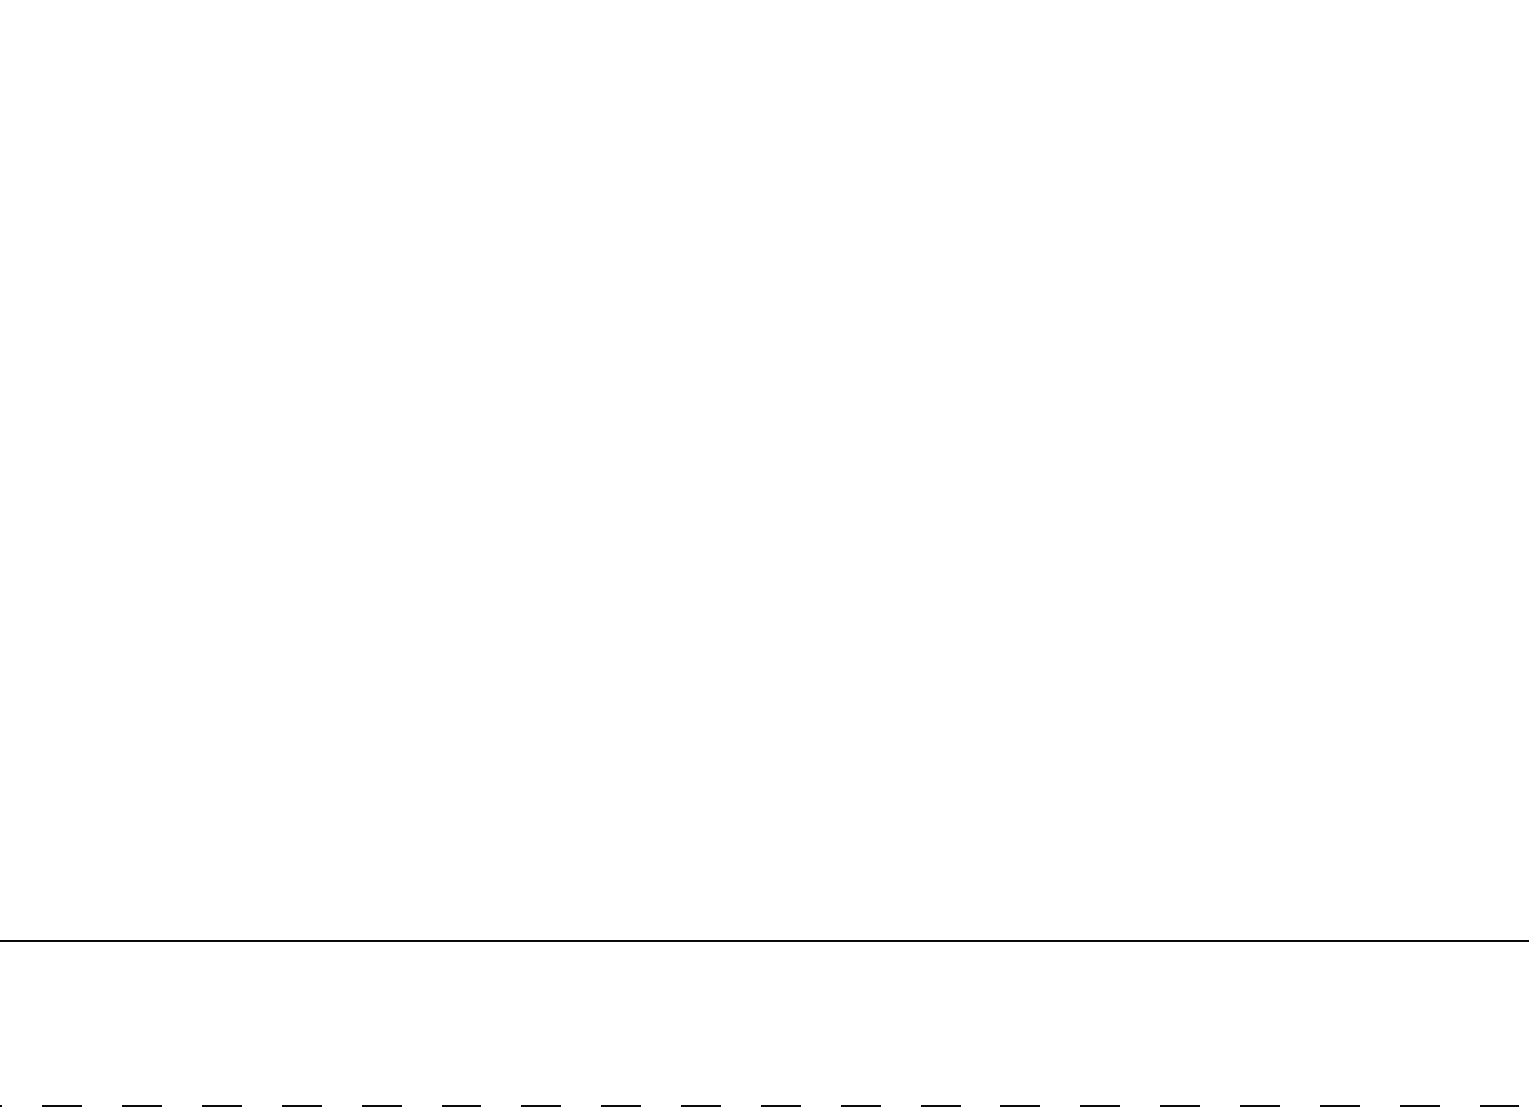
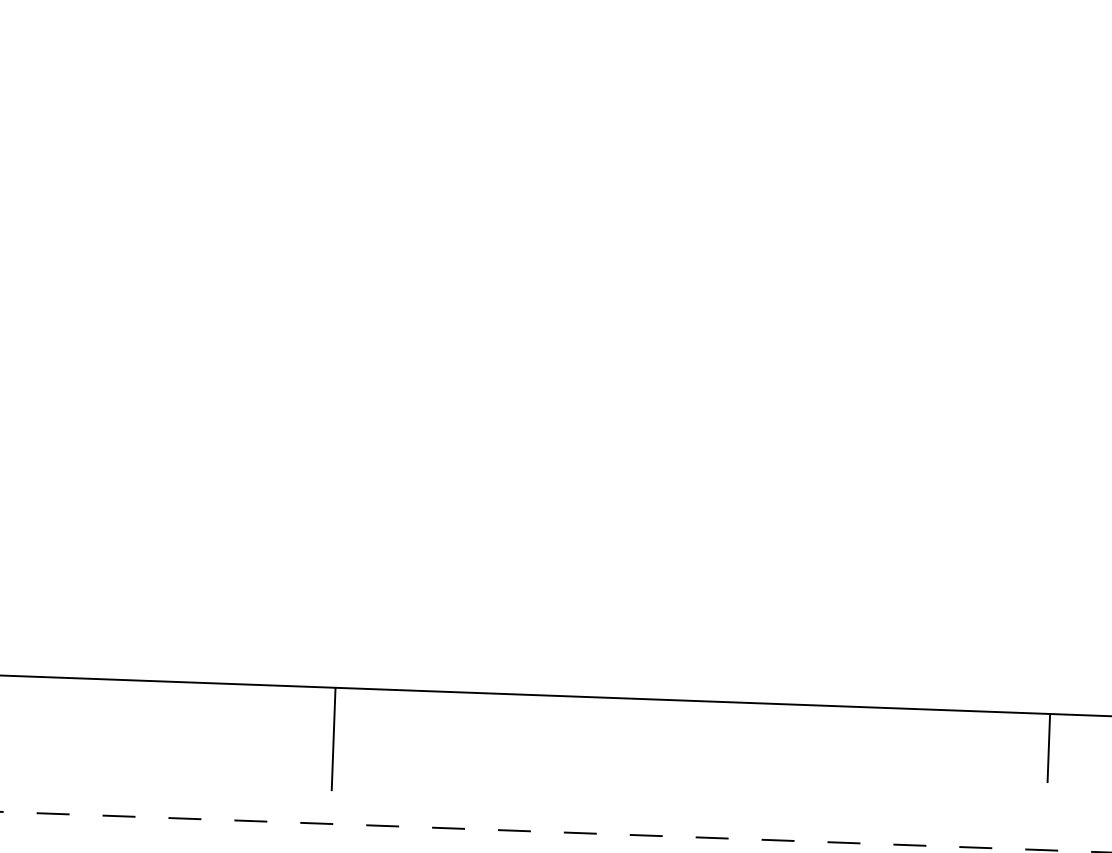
line: (1343, 982) -> (1048, 748), added
line: (478, 1003) -> (333, 739), added

